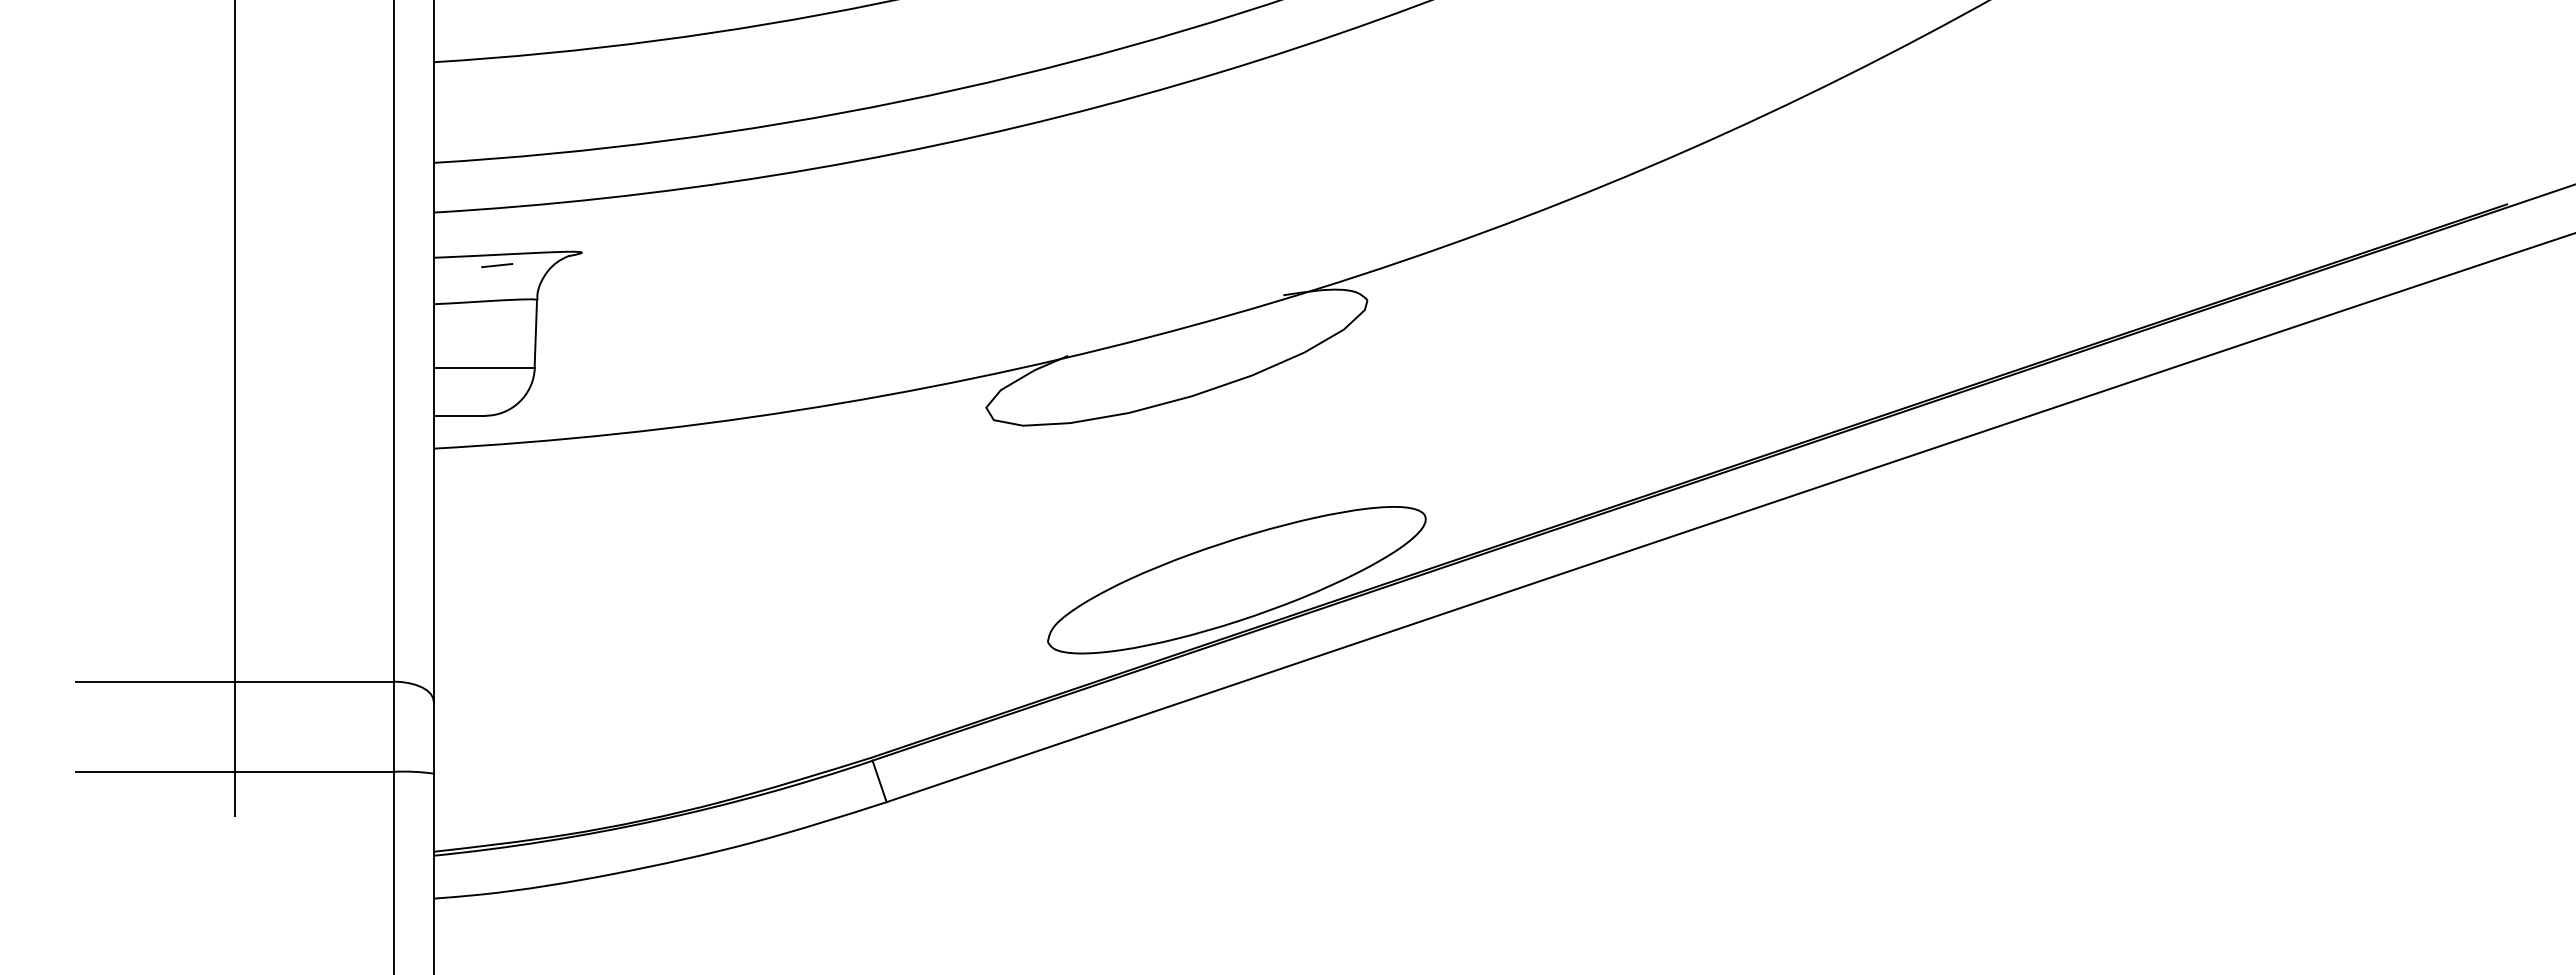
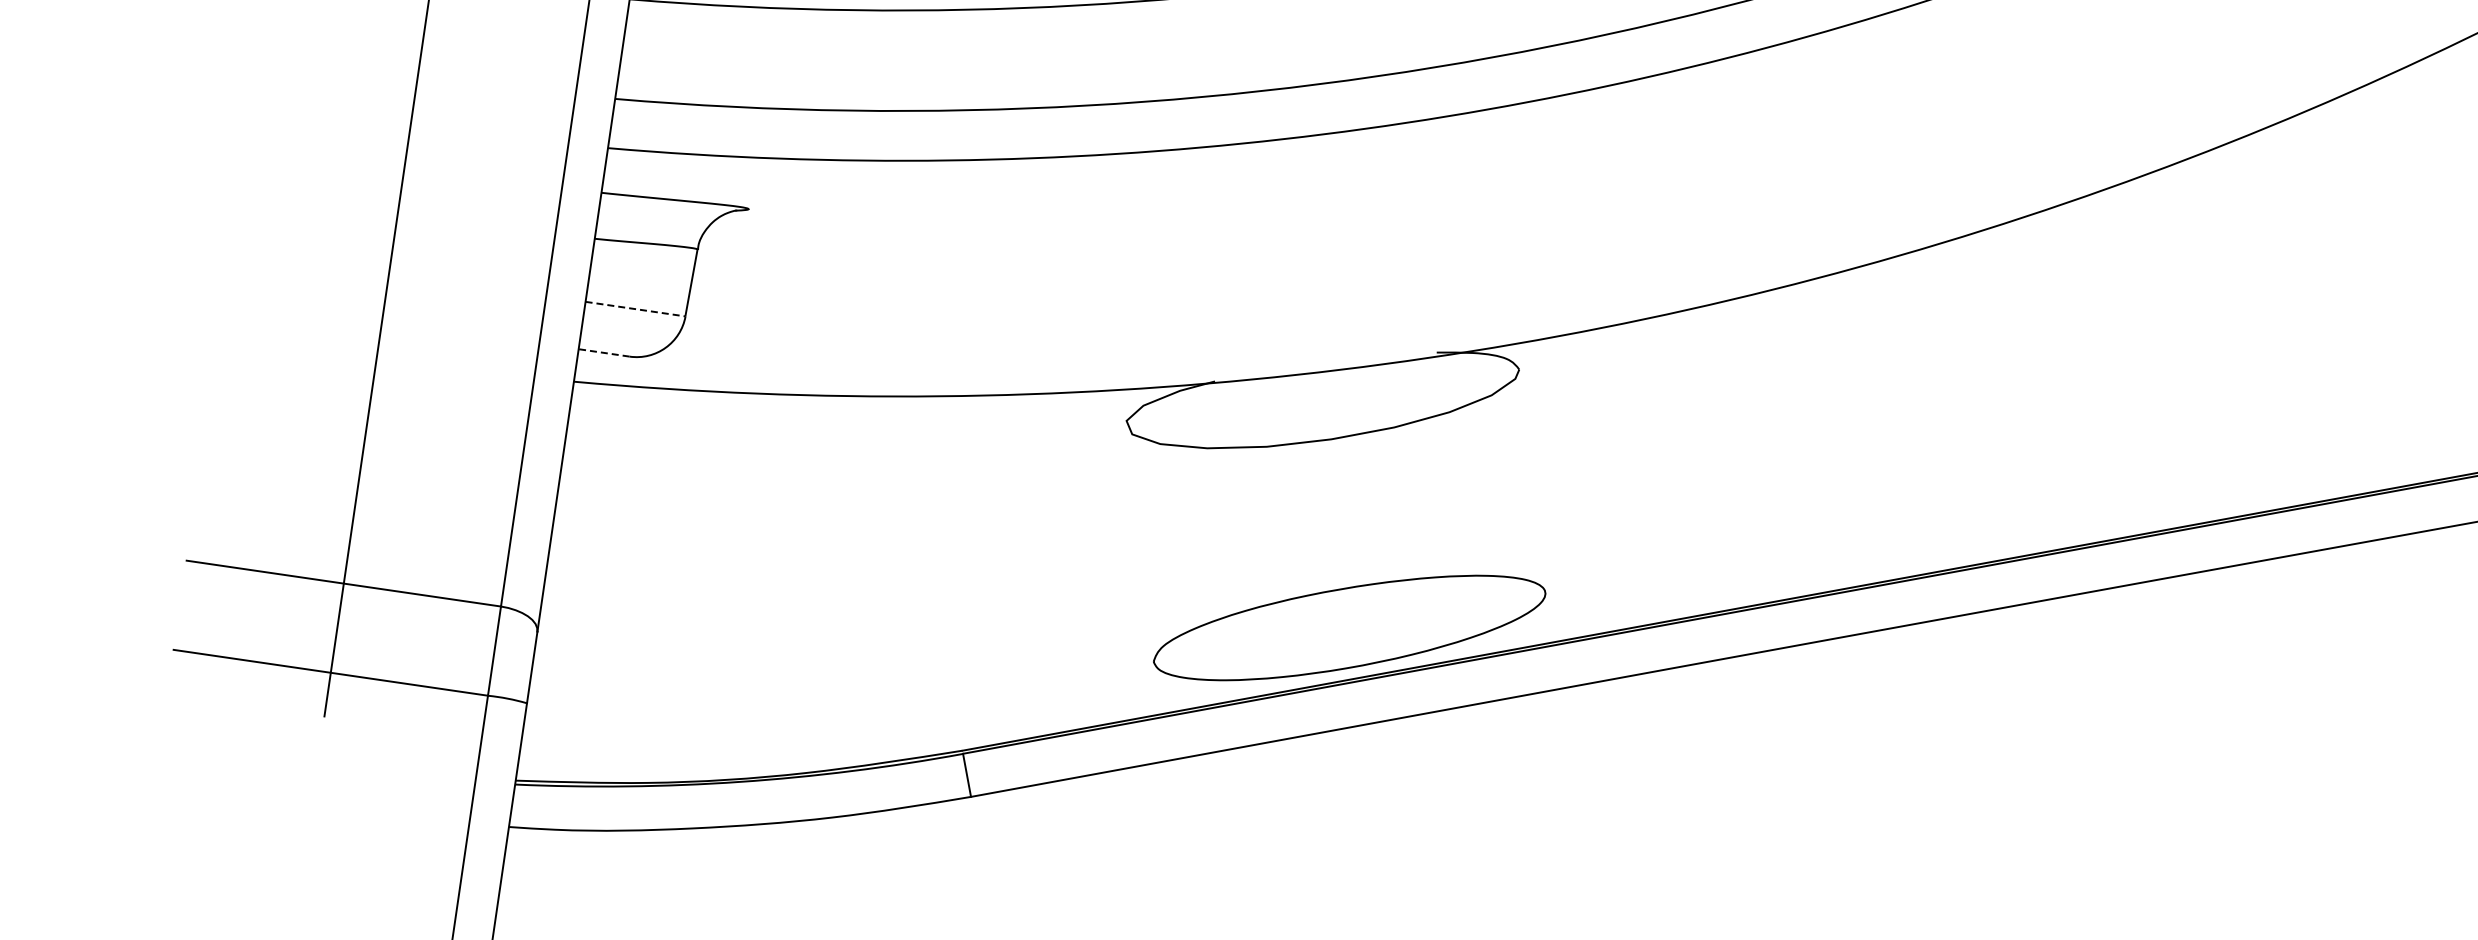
line: (497, 265) -> (663, 209), removed
line: (484, 367) -> (635, 308), solid -> dashed
line: (459, 415) -> (604, 352), solid -> dashed

